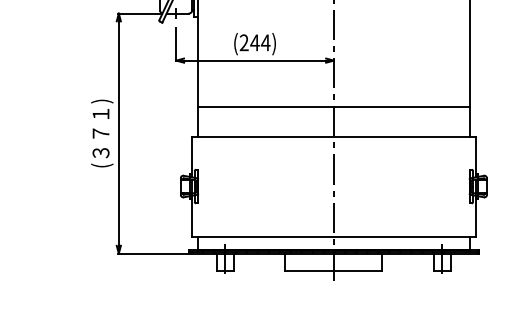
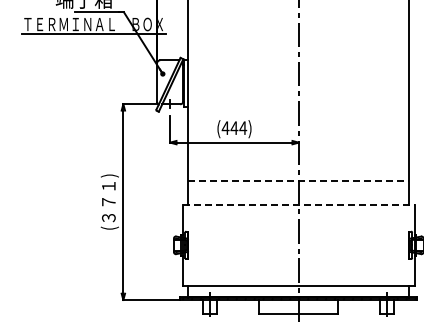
text: (244, 42) -> (225, 127), (244) -> (444)
line: (333, 107) -> (298, 180), solid -> dashed
line: (333, 136) -> (298, 204), solid -> dashed

